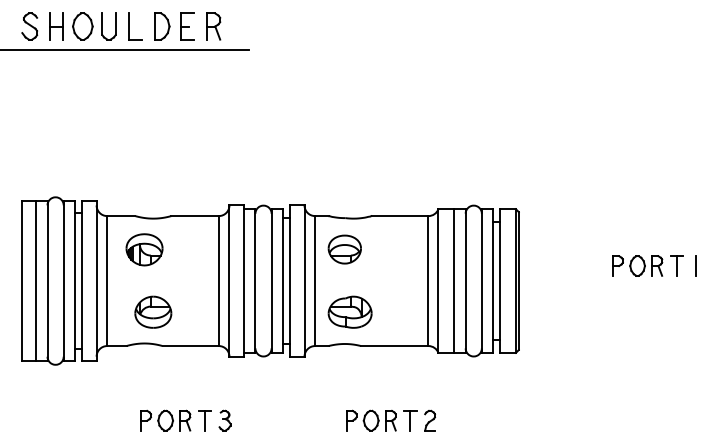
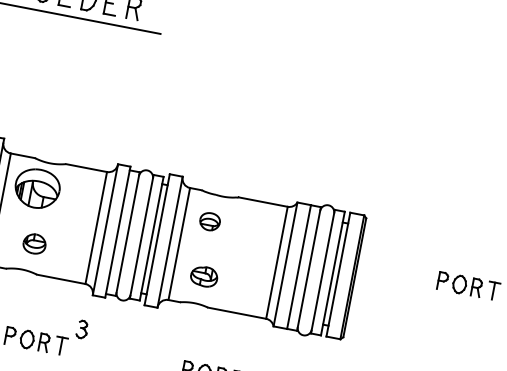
part: (144, 249) -> (37, 188), size x1.4
part: (344, 249) -> (209, 221), size x0.7
part: (153, 311) -> (34, 243), size x0.7
part: (349, 311) -> (203, 275), size x0.7
part: (224, 420) -> (81, 329), moved

